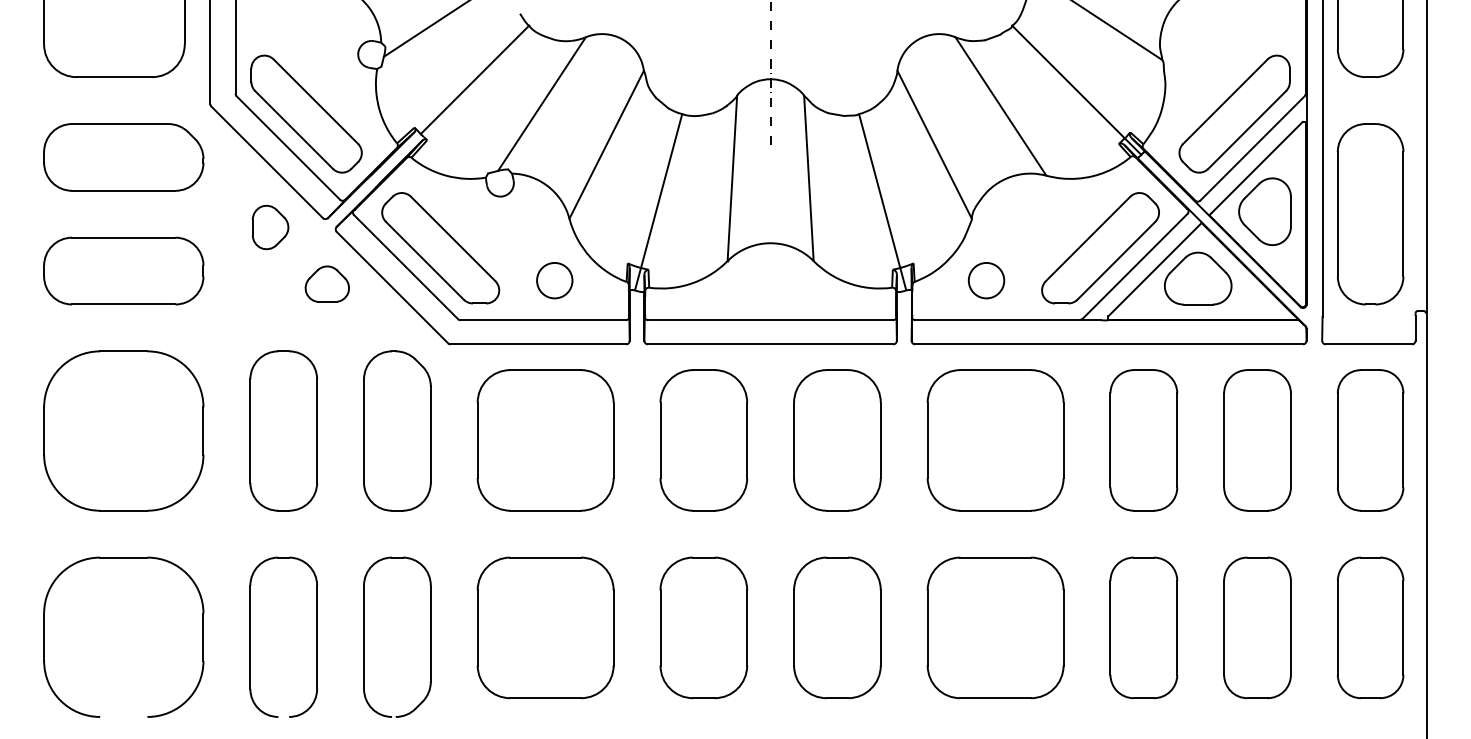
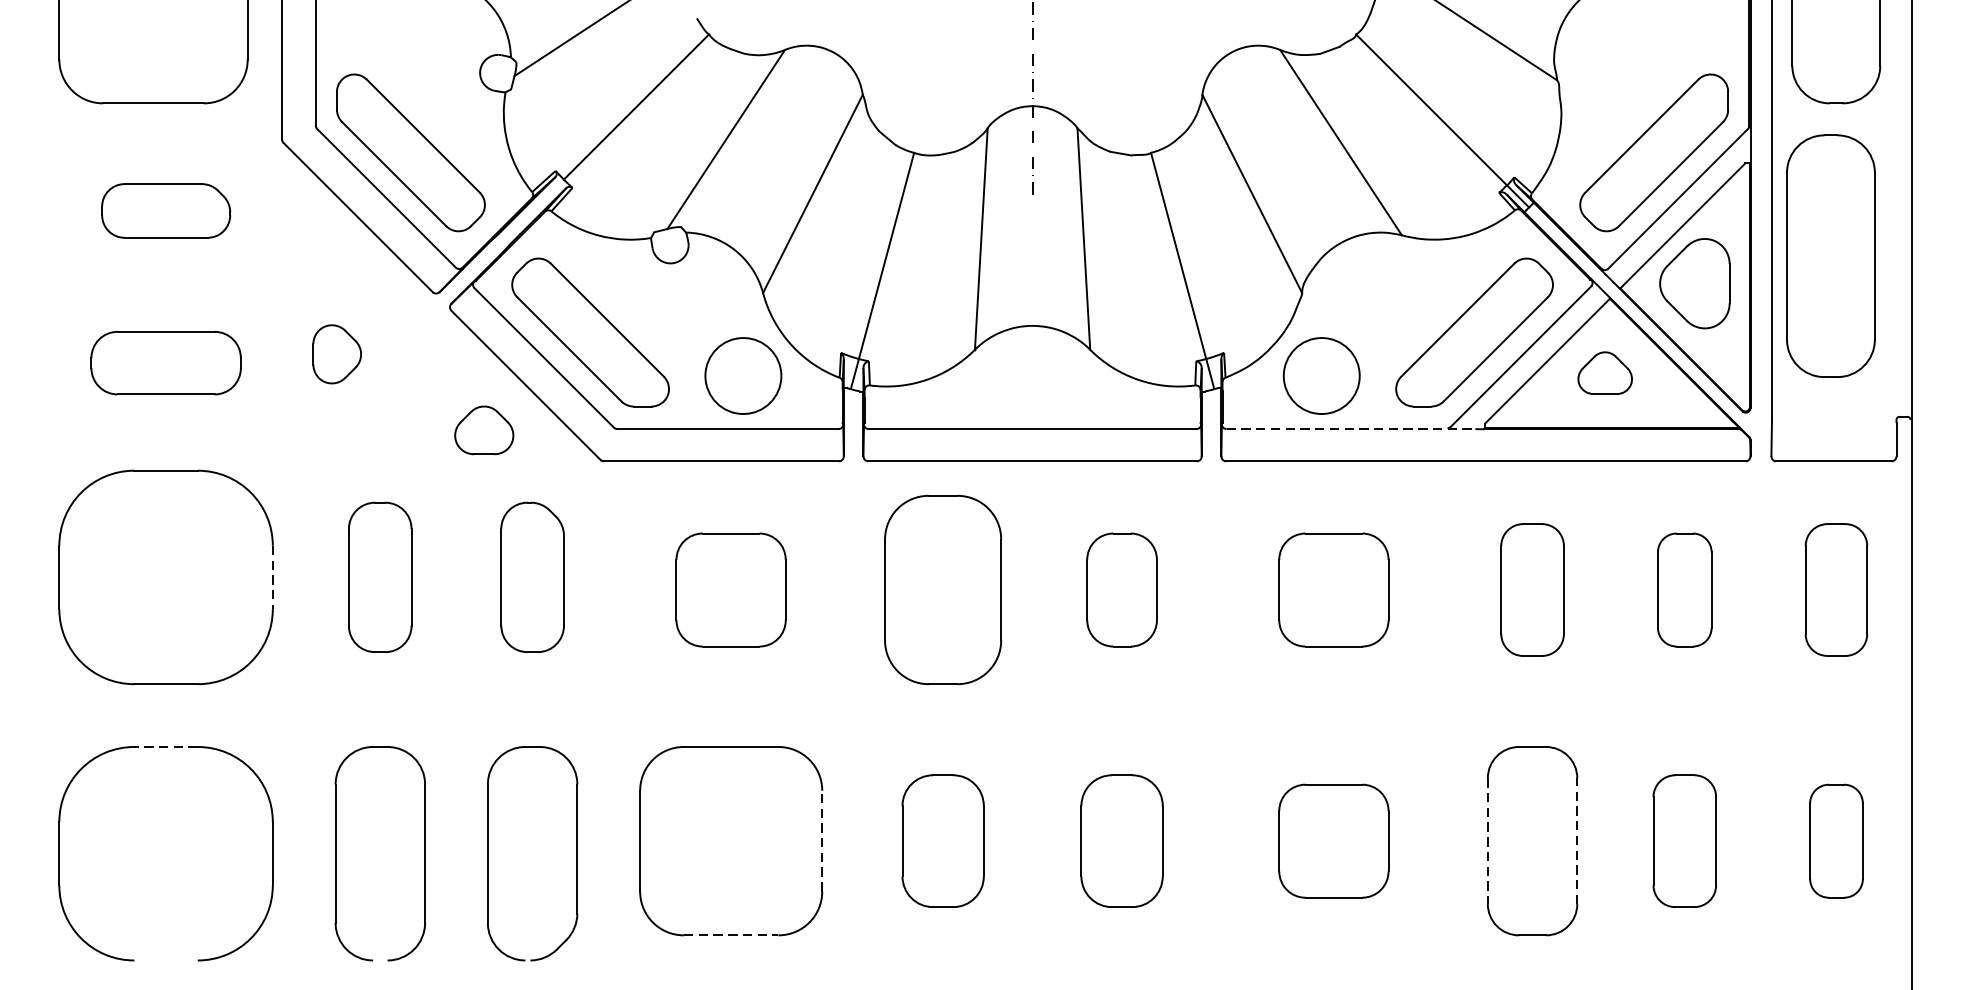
part: (123, 157) -> (165, 211), size x0.6
part: (1370, 214) -> (1830, 256), moved
part: (270, 227) -> (337, 354), moved
part: (123, 270) -> (165, 362), size x0.7
part: (1197, 278) -> (1604, 373), size x0.6
circle: (554, 280) -> (743, 375), size x1.6
circle: (986, 280) -> (1321, 375), size x1.6
part: (326, 283) -> (483, 429), moved
line: (1008, 320) -> (1351, 429), solid -> dashed
part: (283, 430) -> (380, 576), size x0.7
part: (397, 430) -> (532, 576), size x0.7
line: (203, 431) -> (272, 578), solid -> dashed
part: (545, 440) -> (730, 590), size x0.6
part: (837, 440) -> (1122, 590), size x0.6
part: (995, 440) -> (1333, 590), size x0.6
part: (1143, 440) -> (1532, 590), size x0.7
part: (1257, 440) -> (1684, 590), size x0.6
part: (1370, 440) -> (1836, 590), size x0.7
line: (123, 557) -> (165, 746), solid -> dashed
line: (613, 627) -> (822, 840), solid -> dashed
part: (703, 627) -> (942, 840), size x0.7
part: (837, 627) -> (1122, 840), size x0.7
part: (995, 627) -> (1333, 840), size x0.6
line: (1110, 627) -> (1487, 840), solid -> dashed
line: (1177, 627) -> (1577, 840), solid -> dashed
part: (1257, 627) -> (1684, 840), size x0.7
part: (1370, 627) -> (1836, 840), size x0.6
line: (546, 698) -> (732, 935), solid -> dashed

